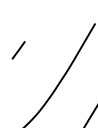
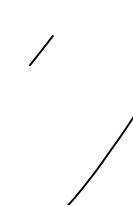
line: (18, 50) -> (41, 50), moved

